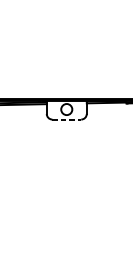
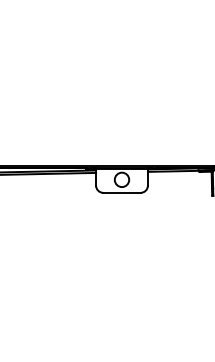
line: (67, 119) -> (122, 192), dashed -> solid

